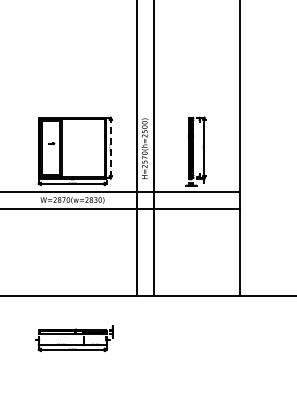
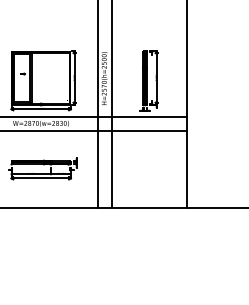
line: (110, 147) -> (74, 77), dashed -> solid
part: (74, 338) -> (42, 168), moved

